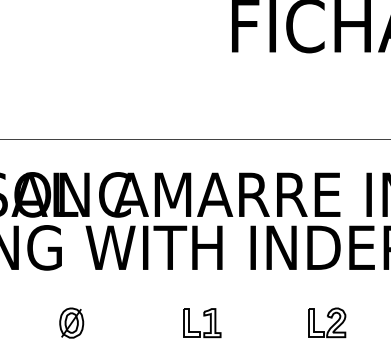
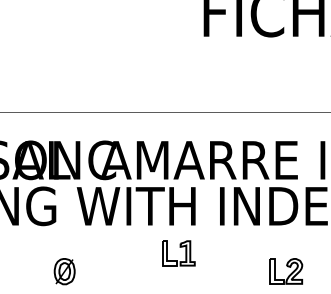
part: (203, 316) -> (179, 247), moved

